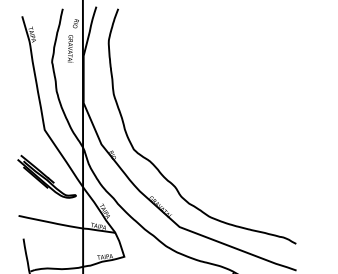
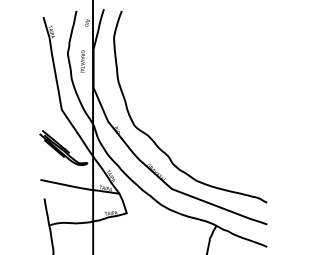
text: (70, 48) -> (82, 61), moved

